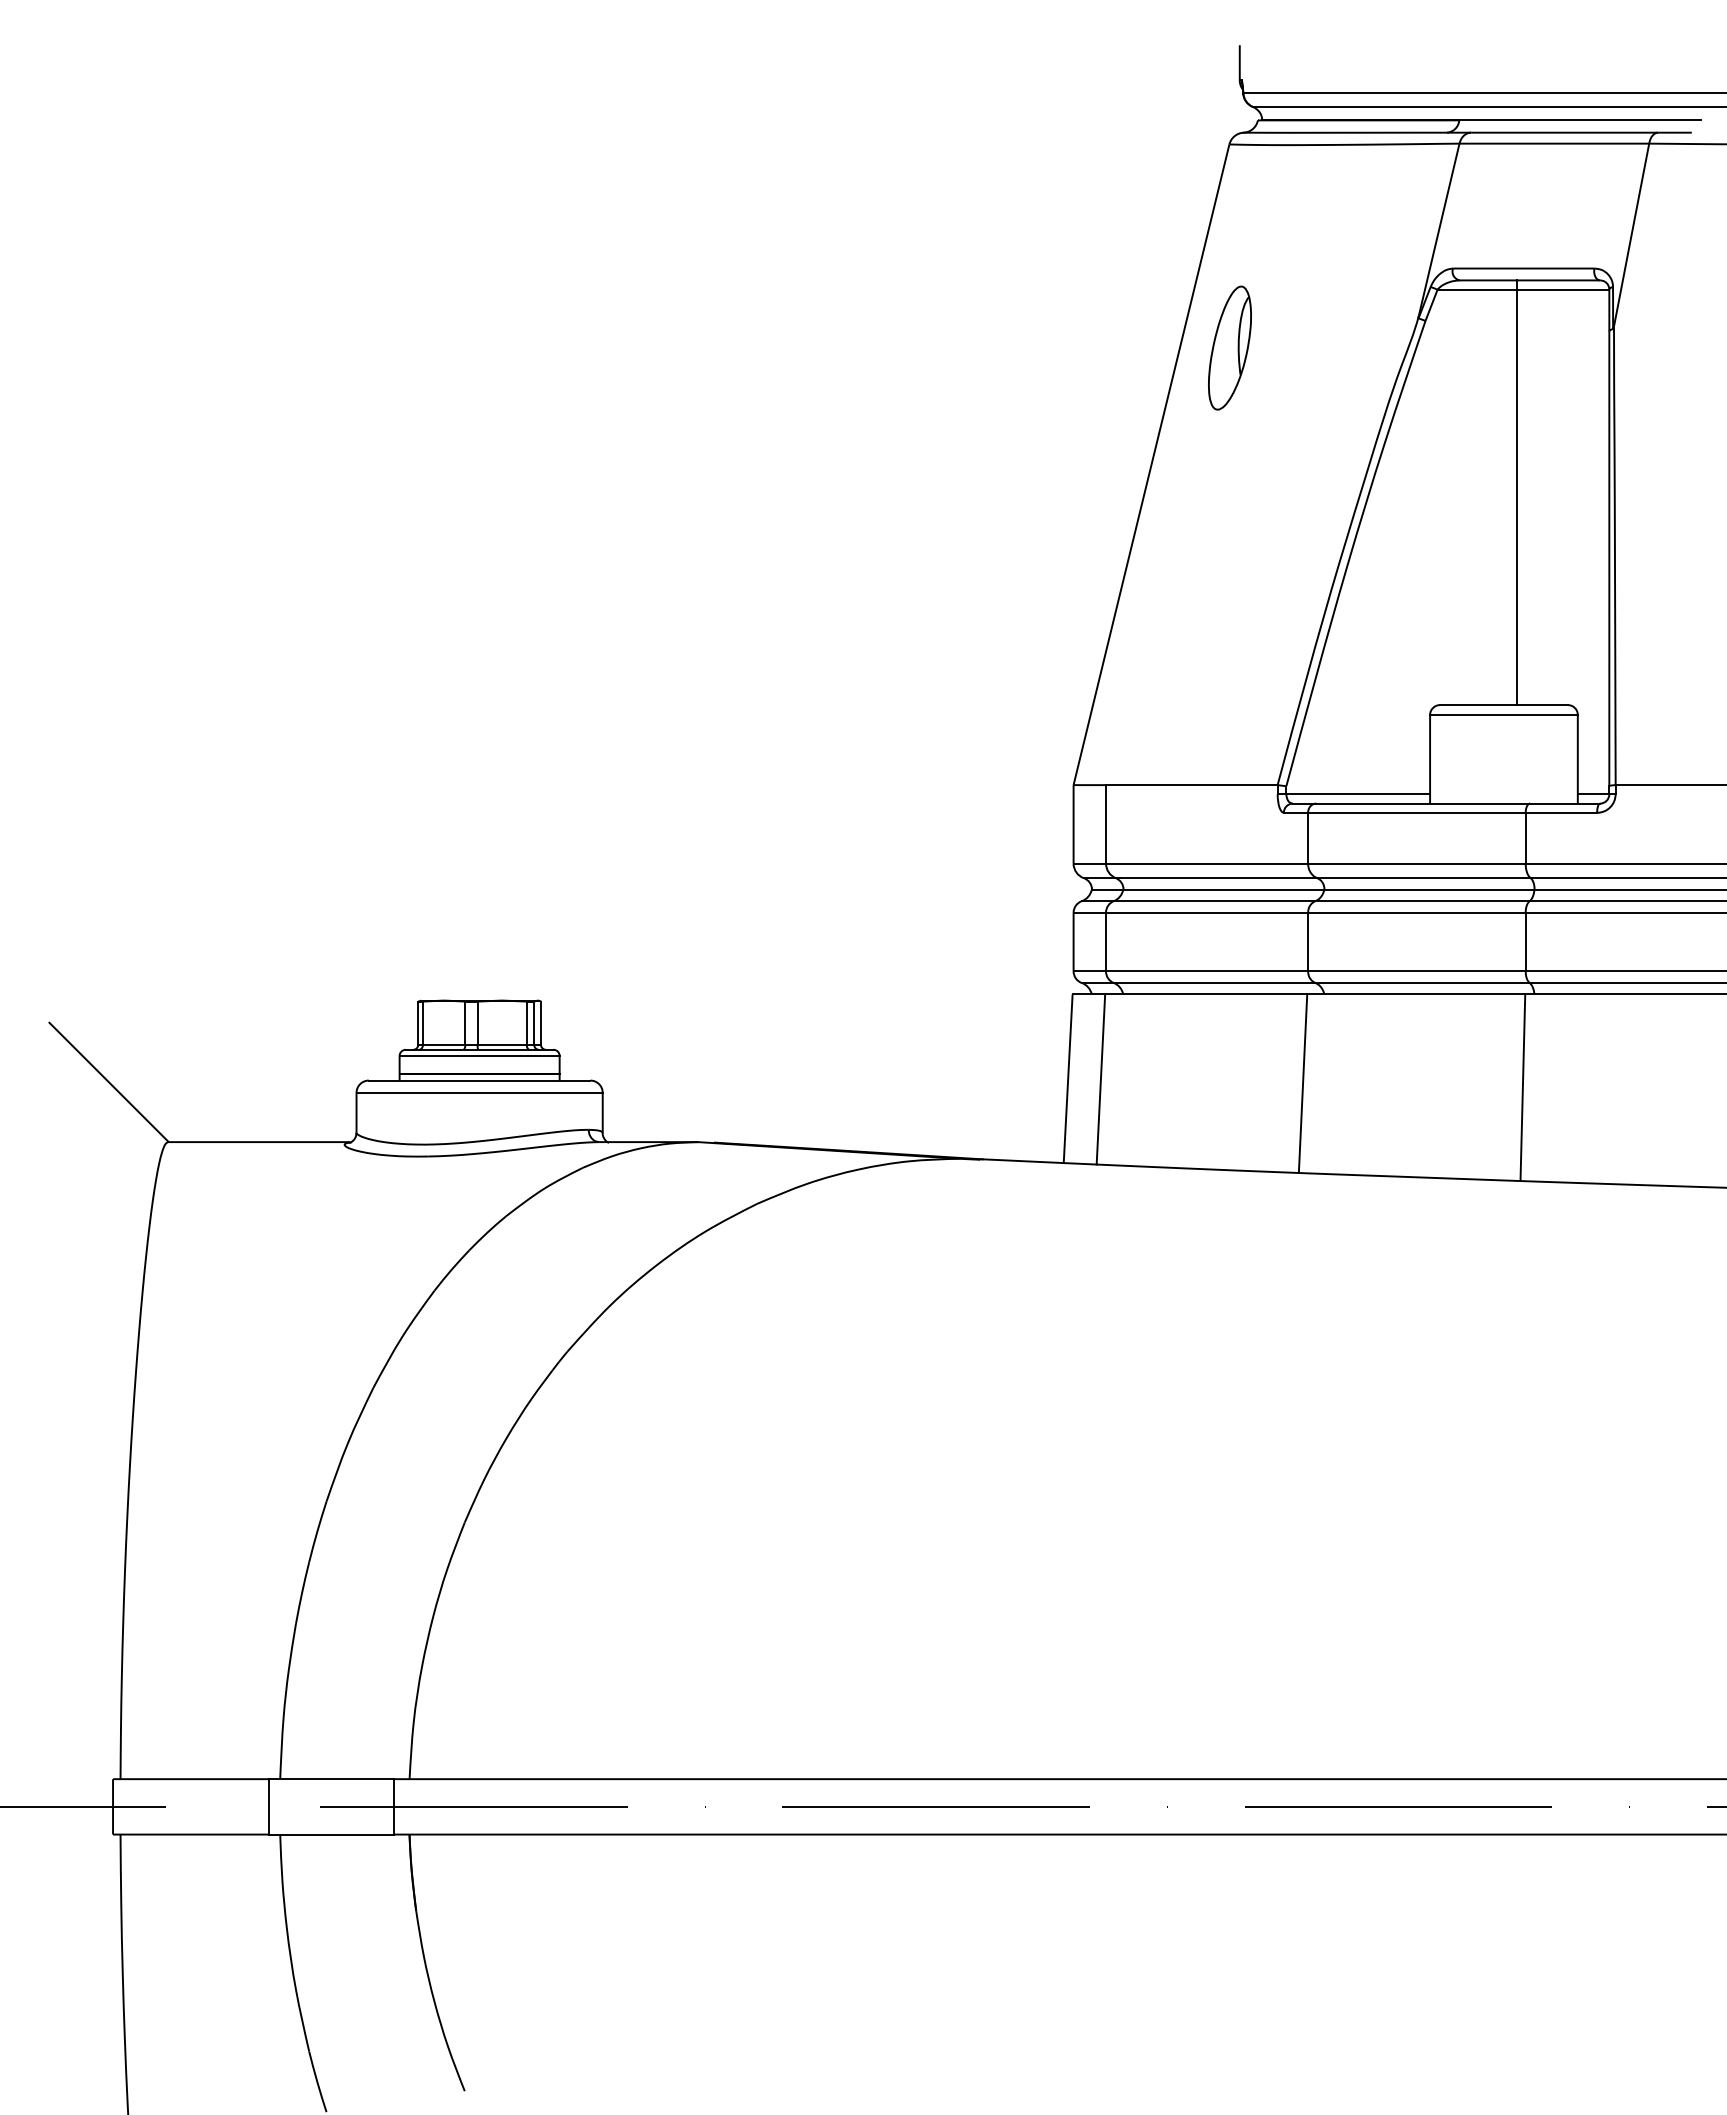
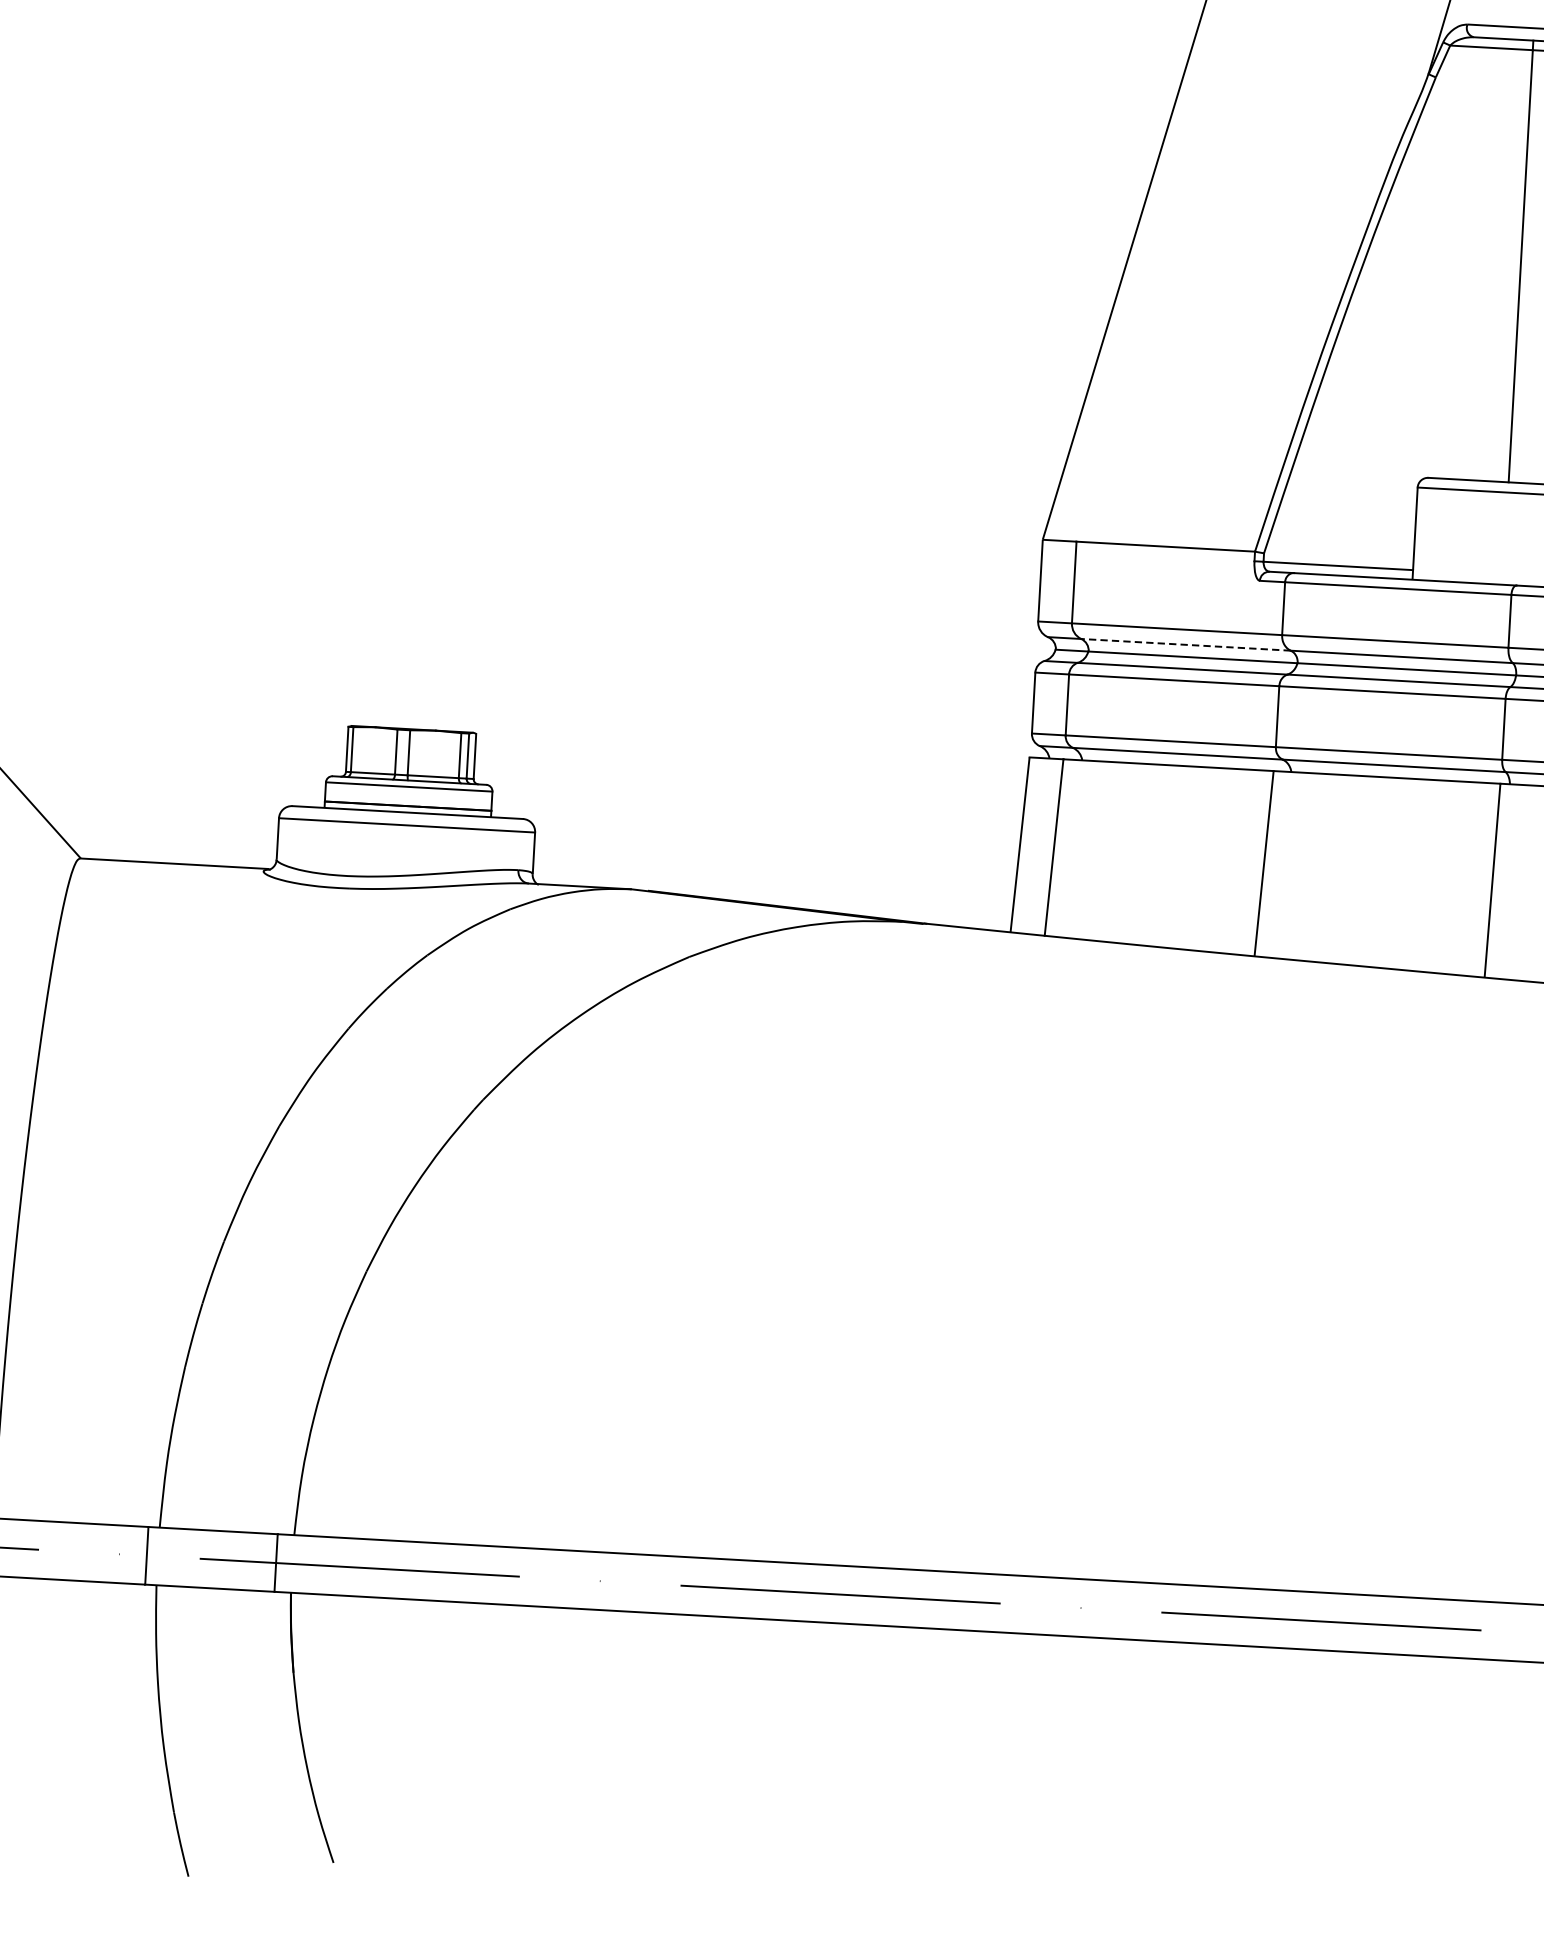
part: (1229, 347) -> (1230, 93), removed
line: (1216, 878) -> (1186, 645), solid -> dashed

